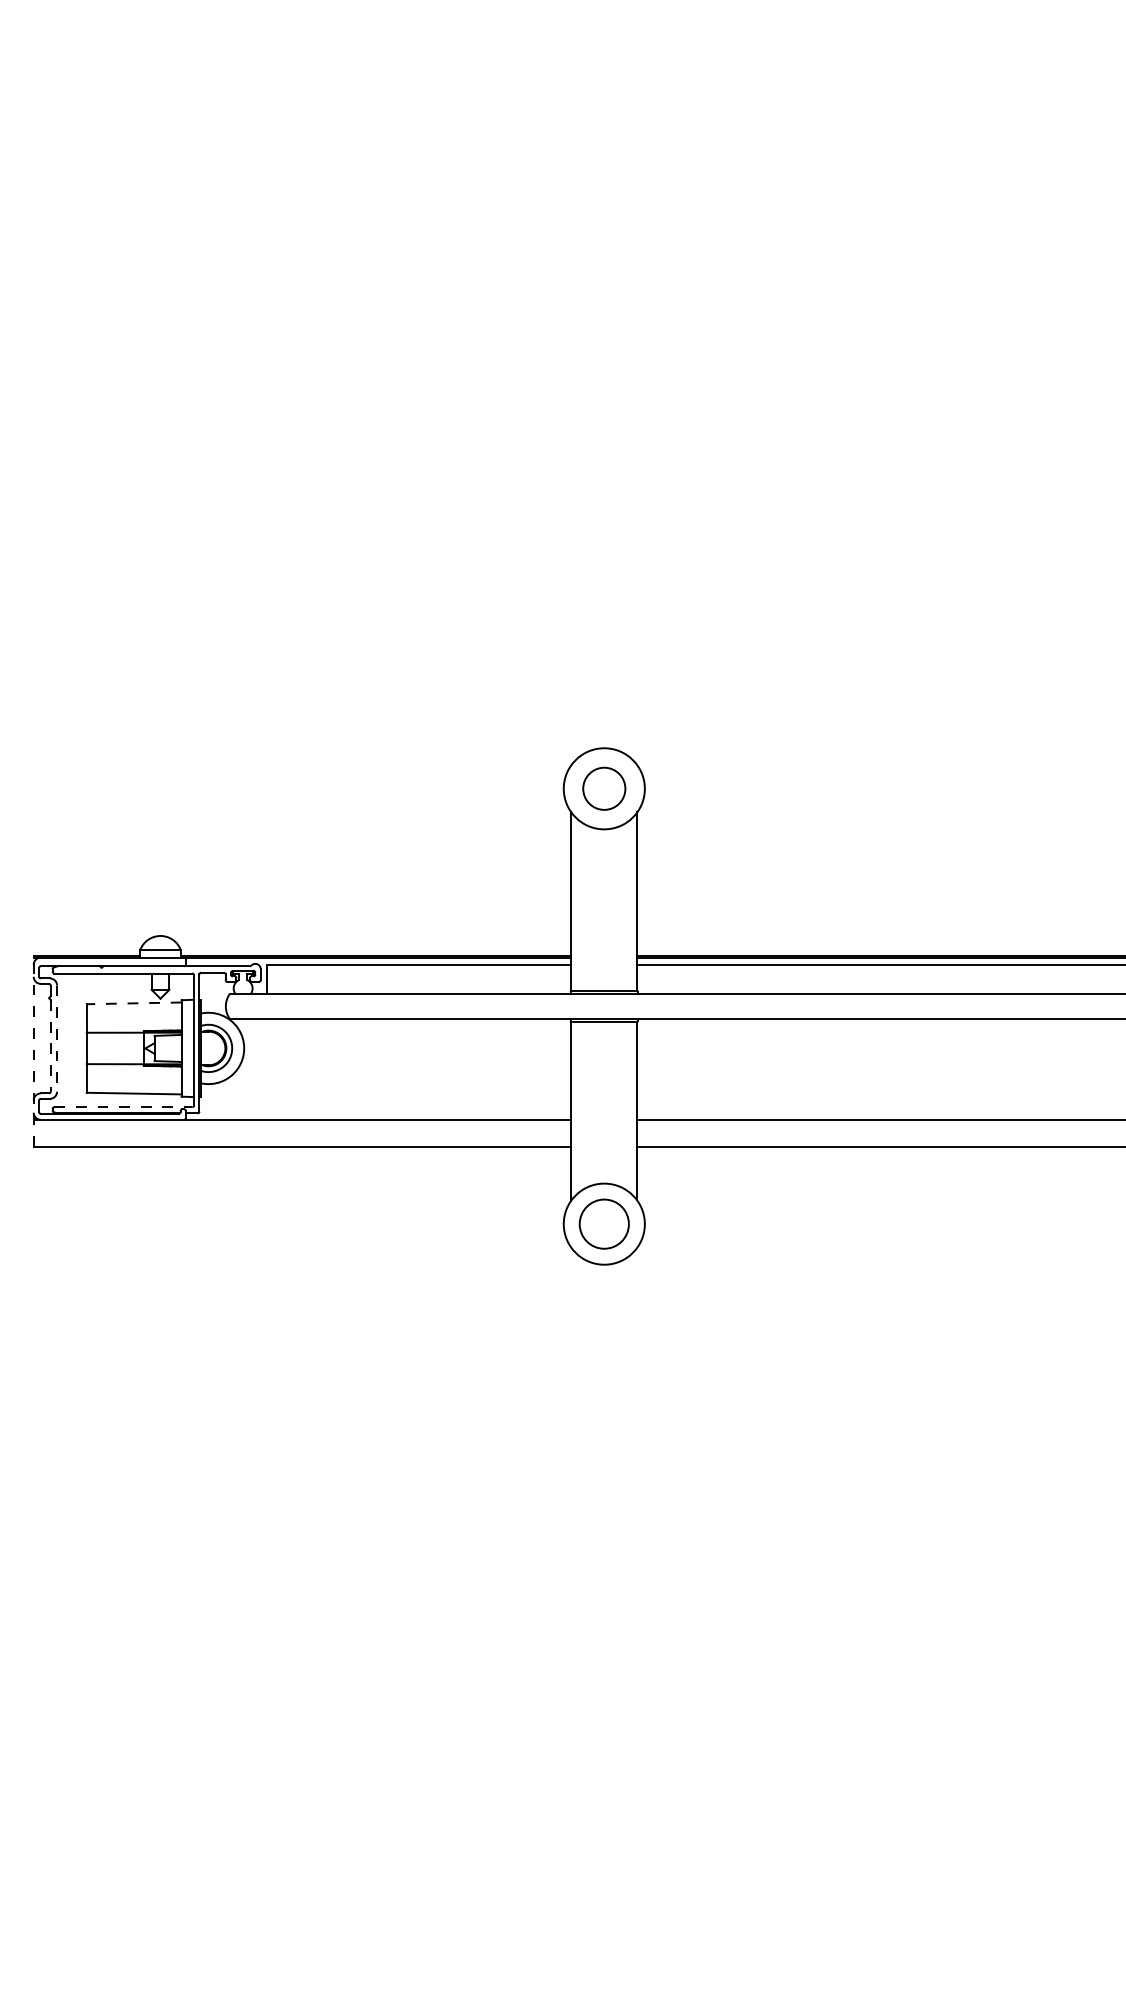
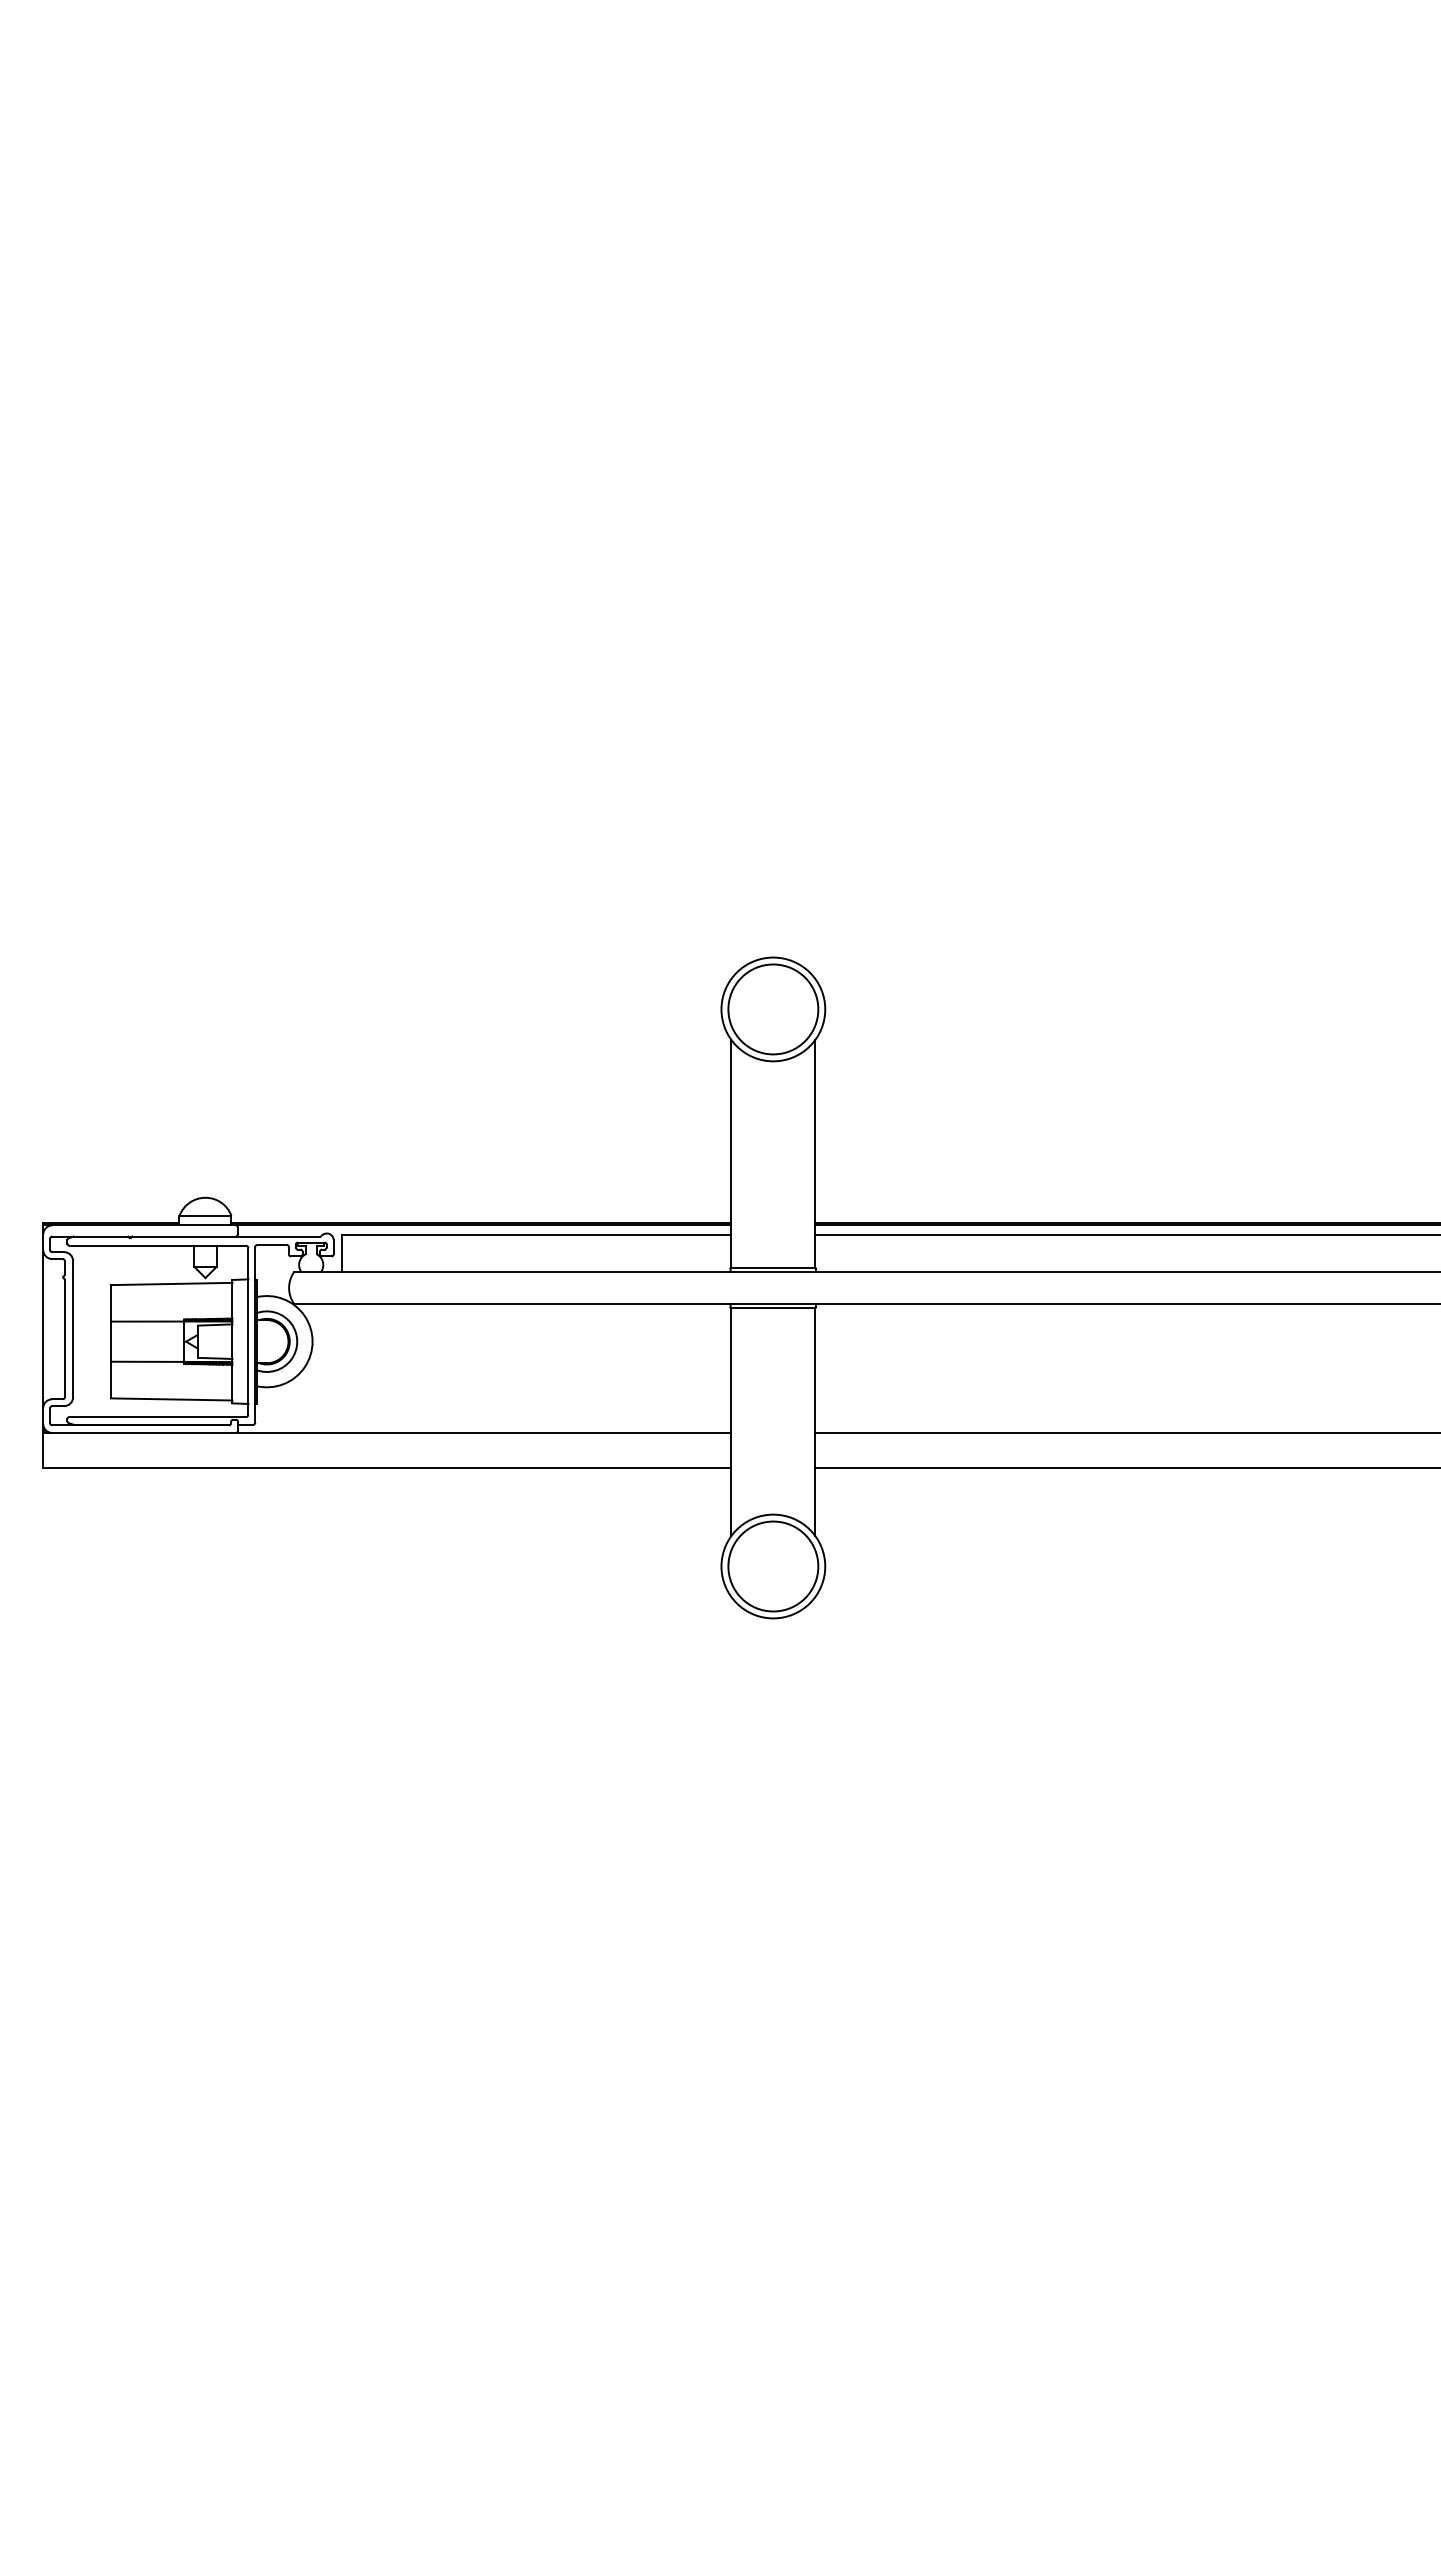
circle: (604, 788) -> (773, 1009), size x1.67
line: (133, 1002) -> (171, 1283), dashed -> solid
line: (57, 1038) -> (73, 1329), dashed -> solid
line: (50, 1045) -> (64, 1338), dashed -> solid
line: (33, 1050) -> (43, 1344), dashed -> solid
line: (123, 1106) -> (158, 1416), dashed -> solid
circle: (604, 1224) -> (773, 1566), size x1.43

